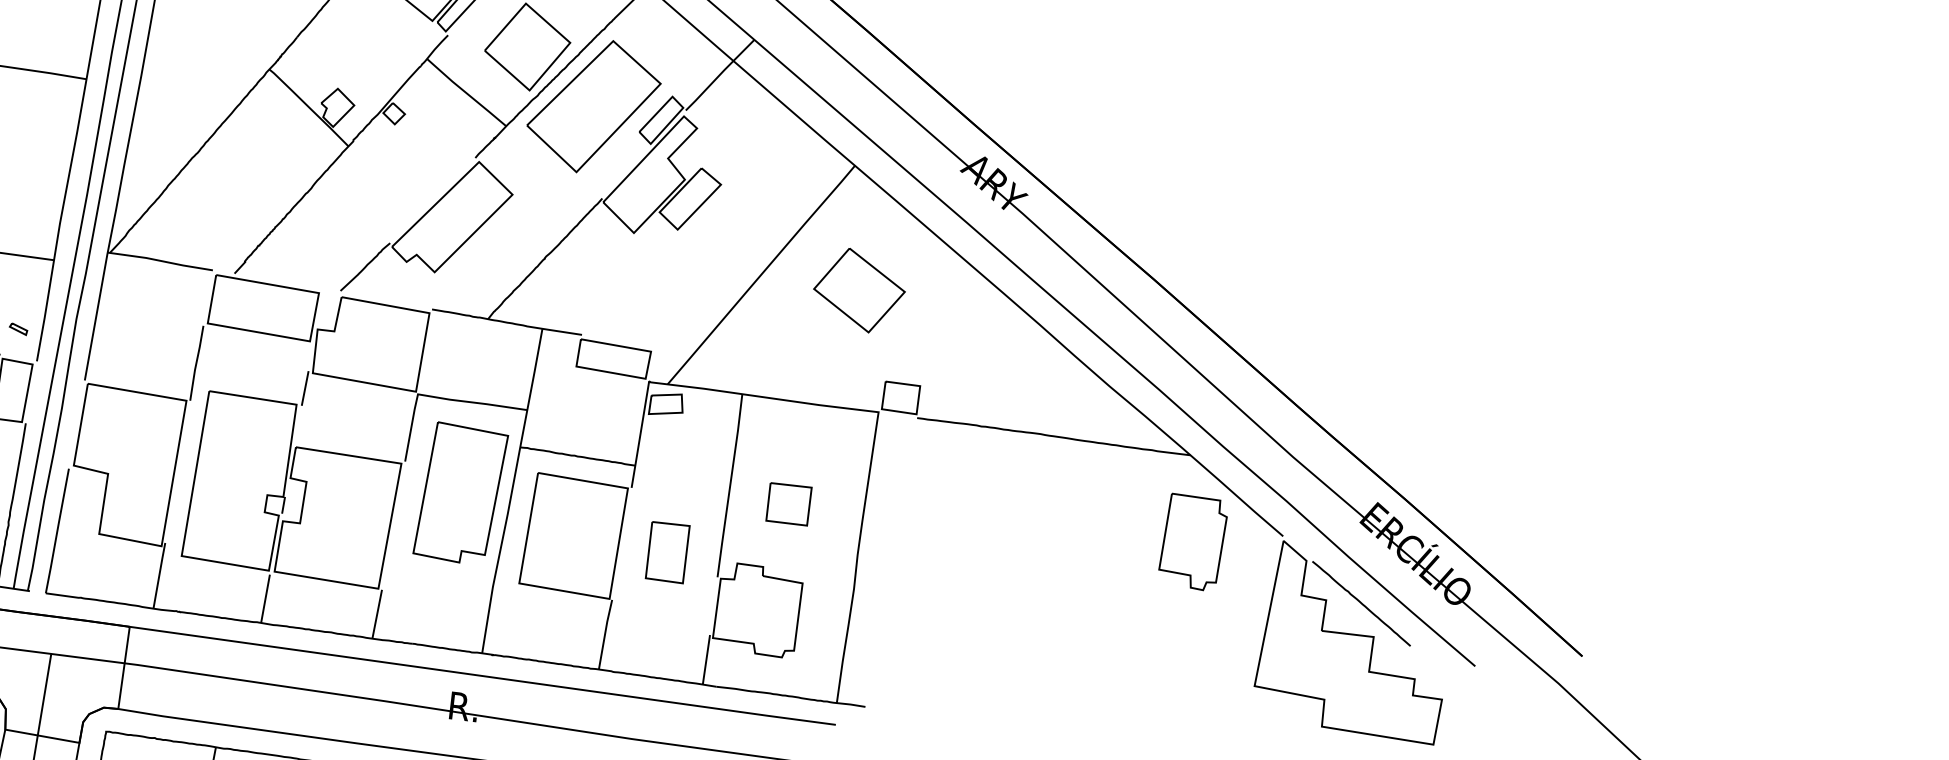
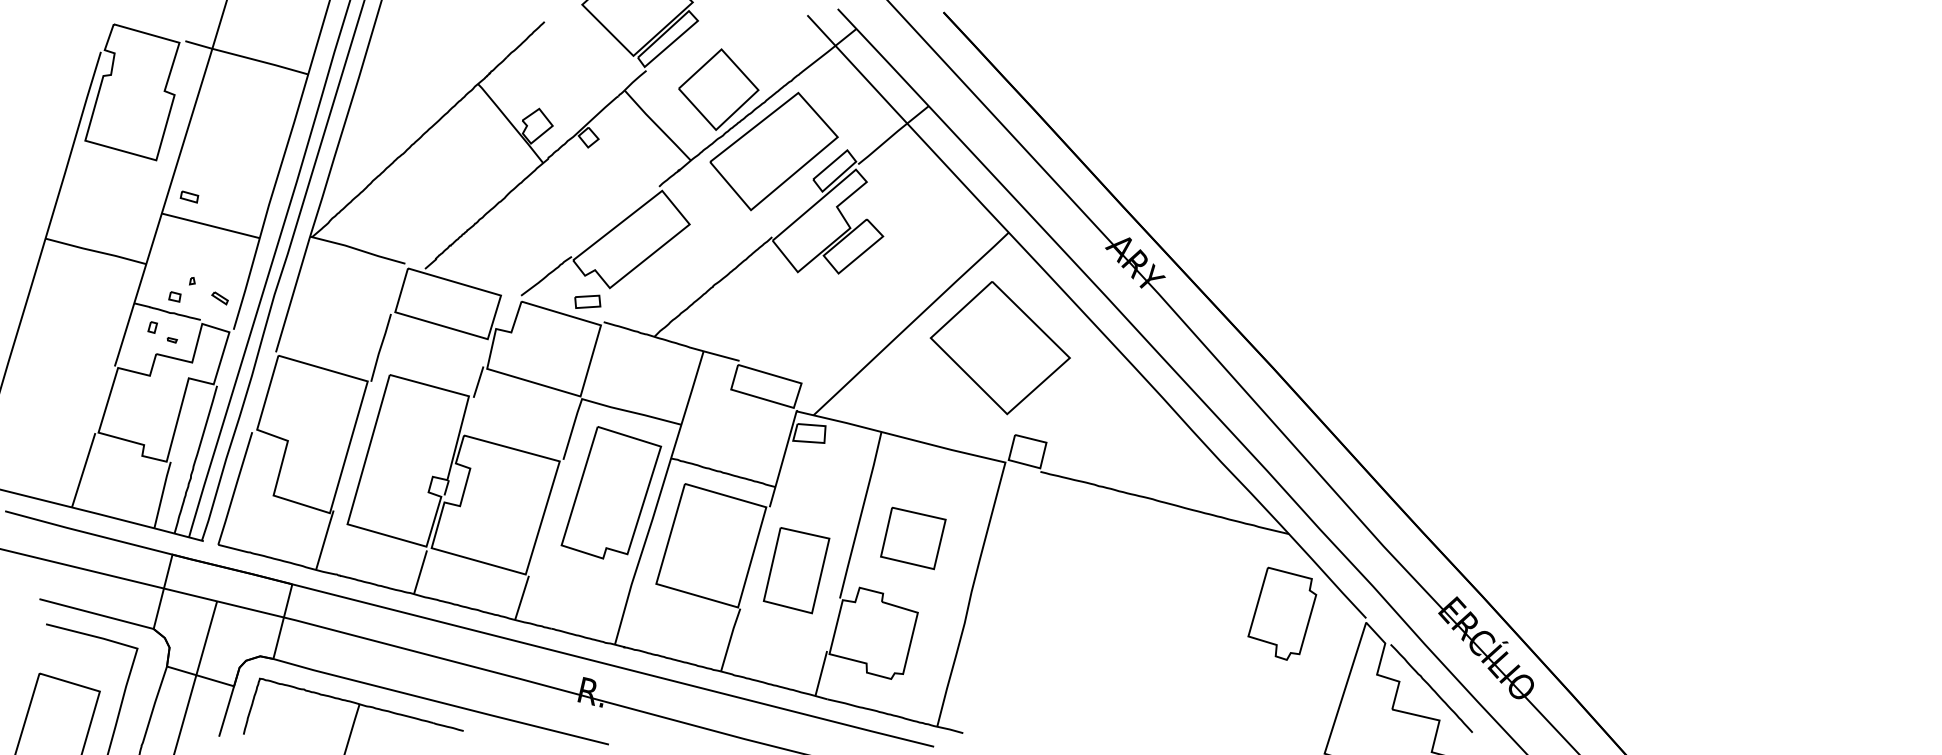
part: (412, 289) -> (587, 301), added
part: (858, 290) -> (999, 348), size x1.67
part: (789, 504) -> (913, 538), size x1.43
part: (667, 552) -> (796, 570), size x1.43

